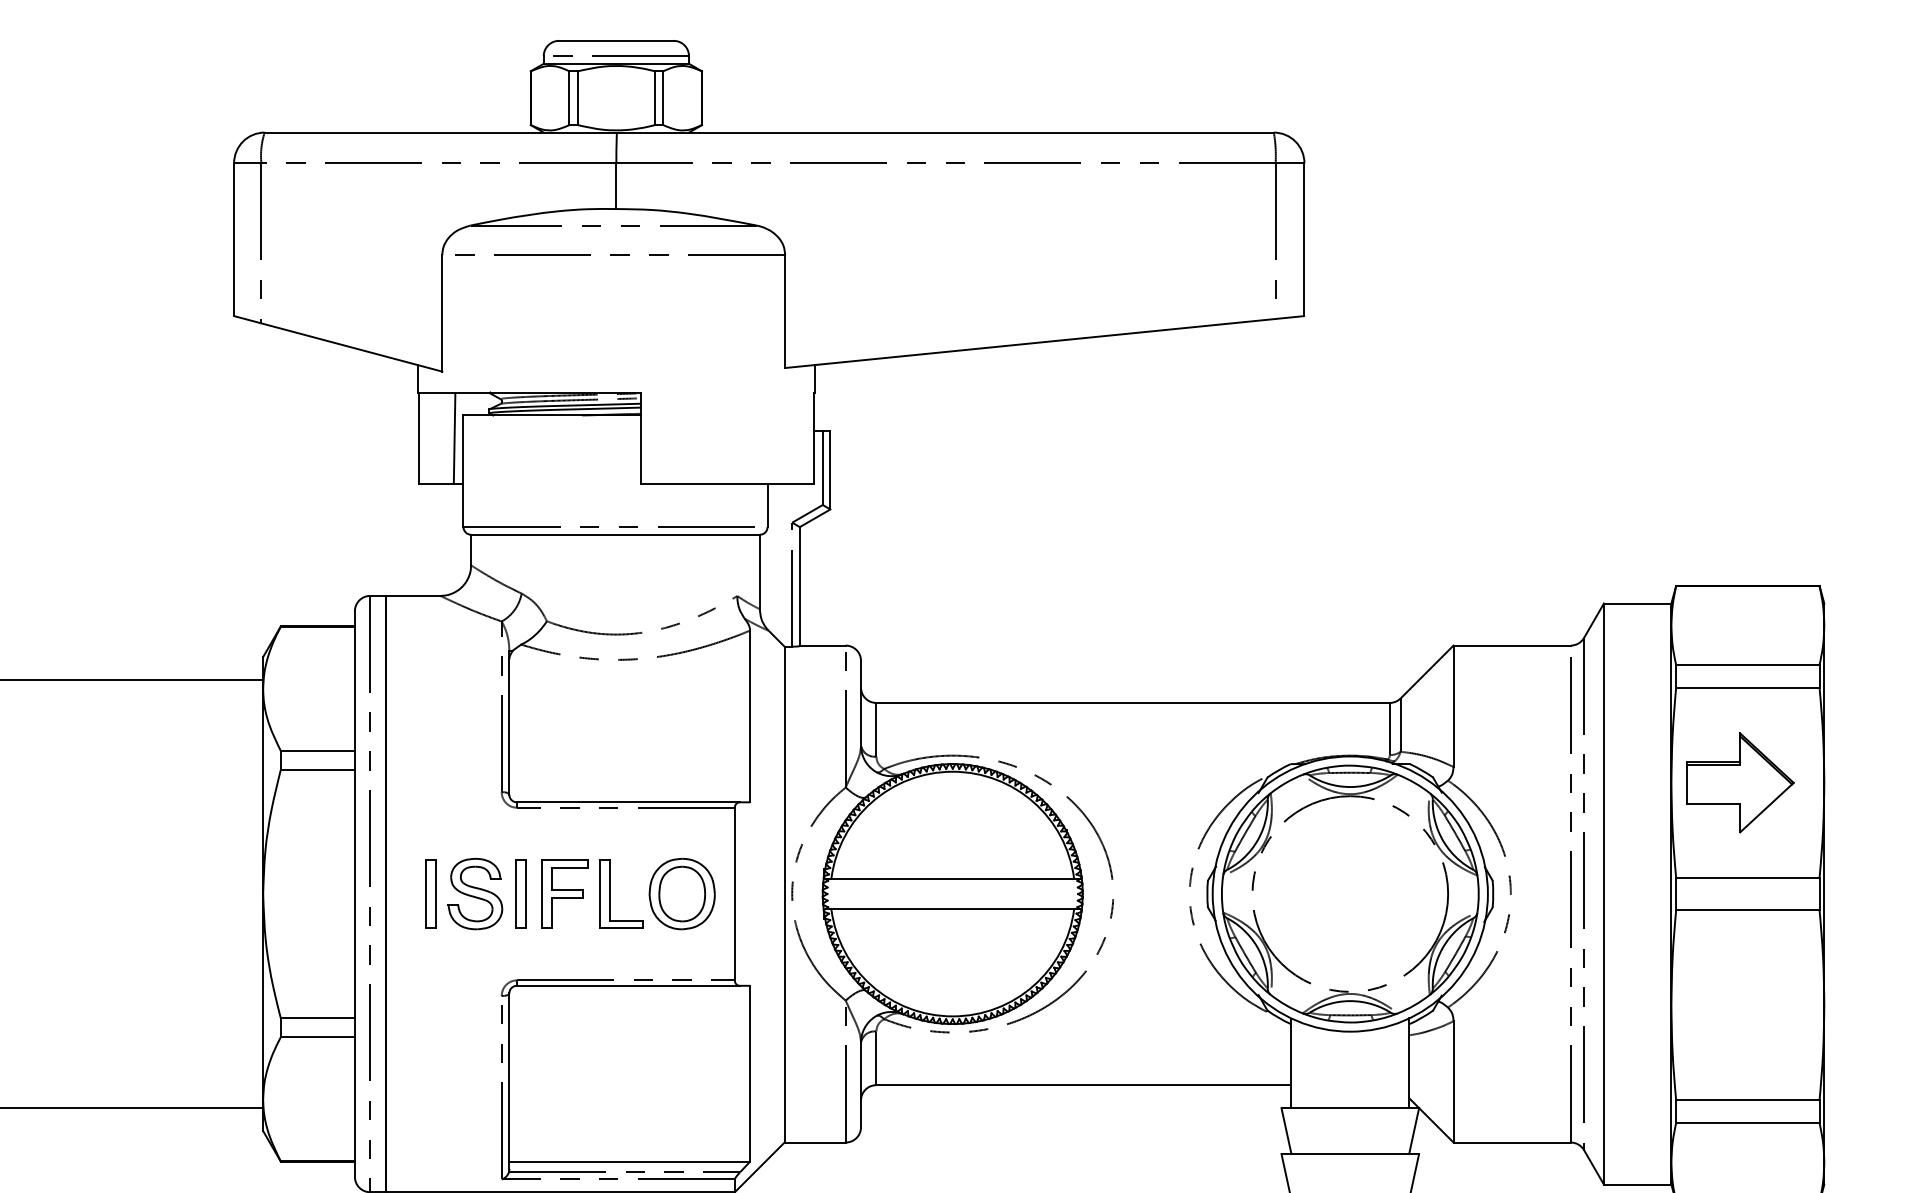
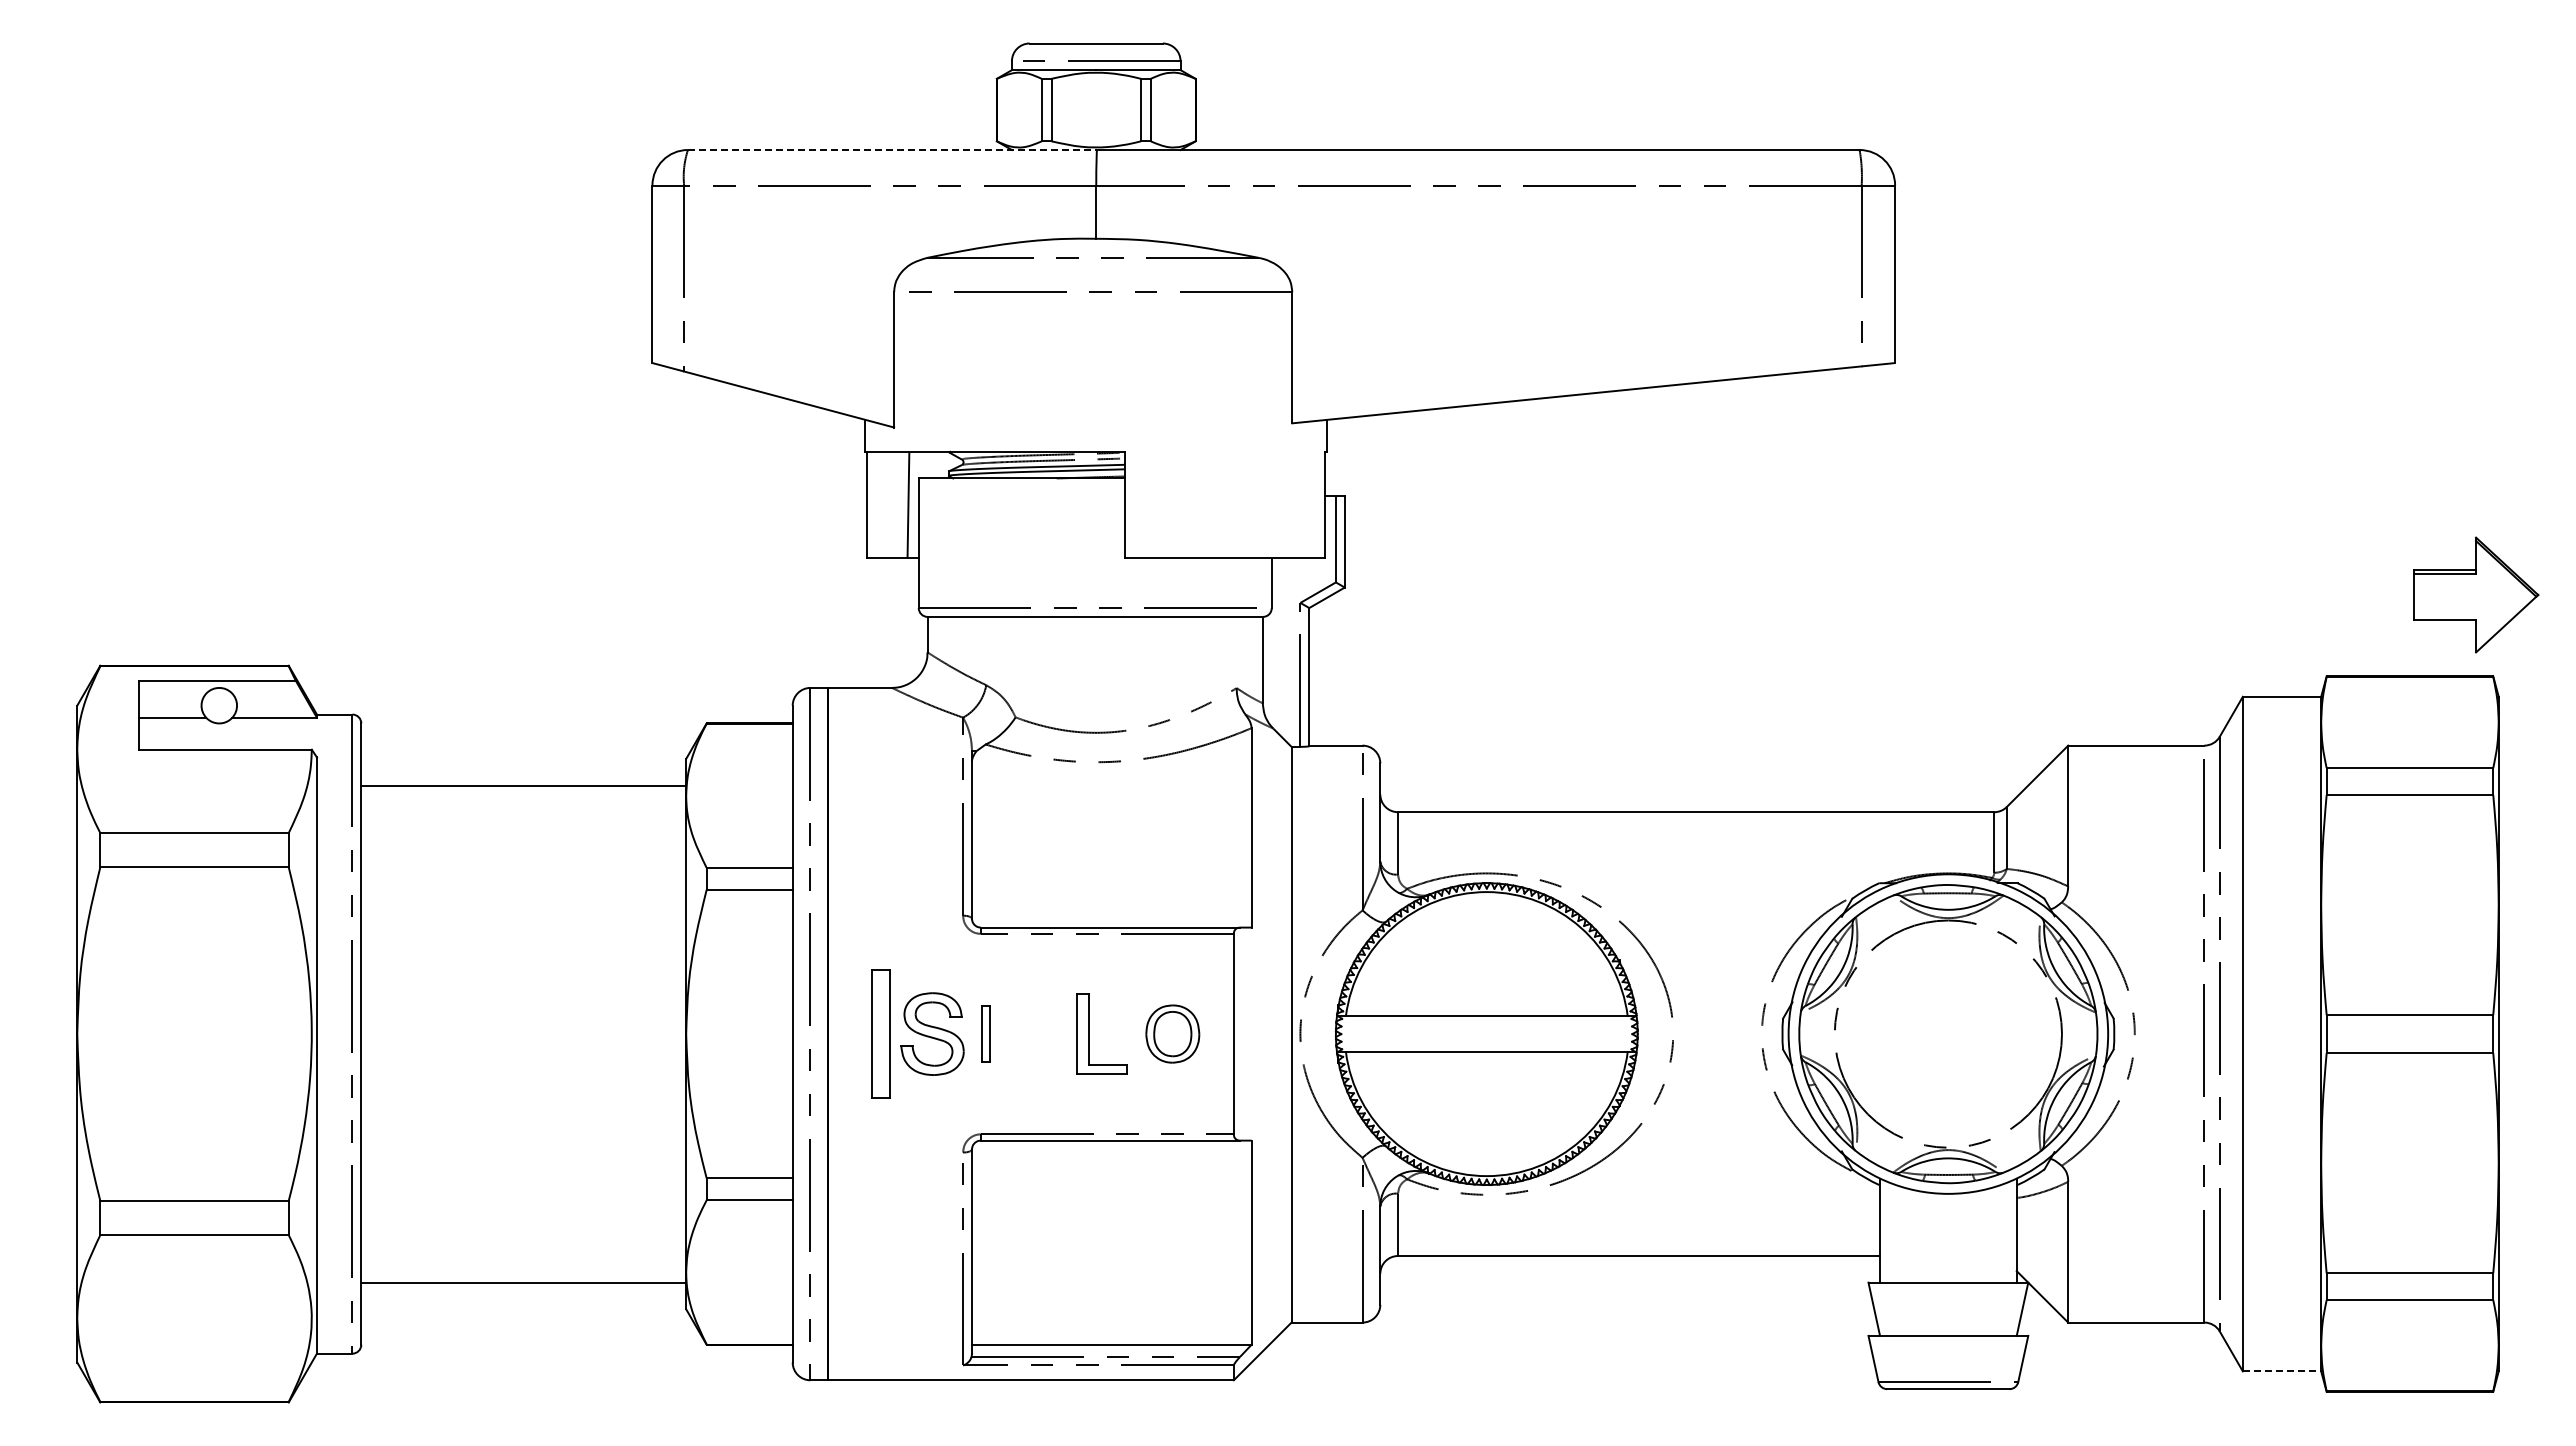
line: (440, 133) -> (892, 150), solid -> dashed
part: (1740, 782) -> (2476, 594), moved
part: (431, 893) -> (881, 1033), size x1.6
part: (520, 893) -> (985, 1033), size x0.7
part: (564, 893) -> (1036, 1033), removed
part: (682, 893) -> (1172, 1033), size x0.7
line: (1638, 1184) -> (2282, 1371), solid -> dashed

